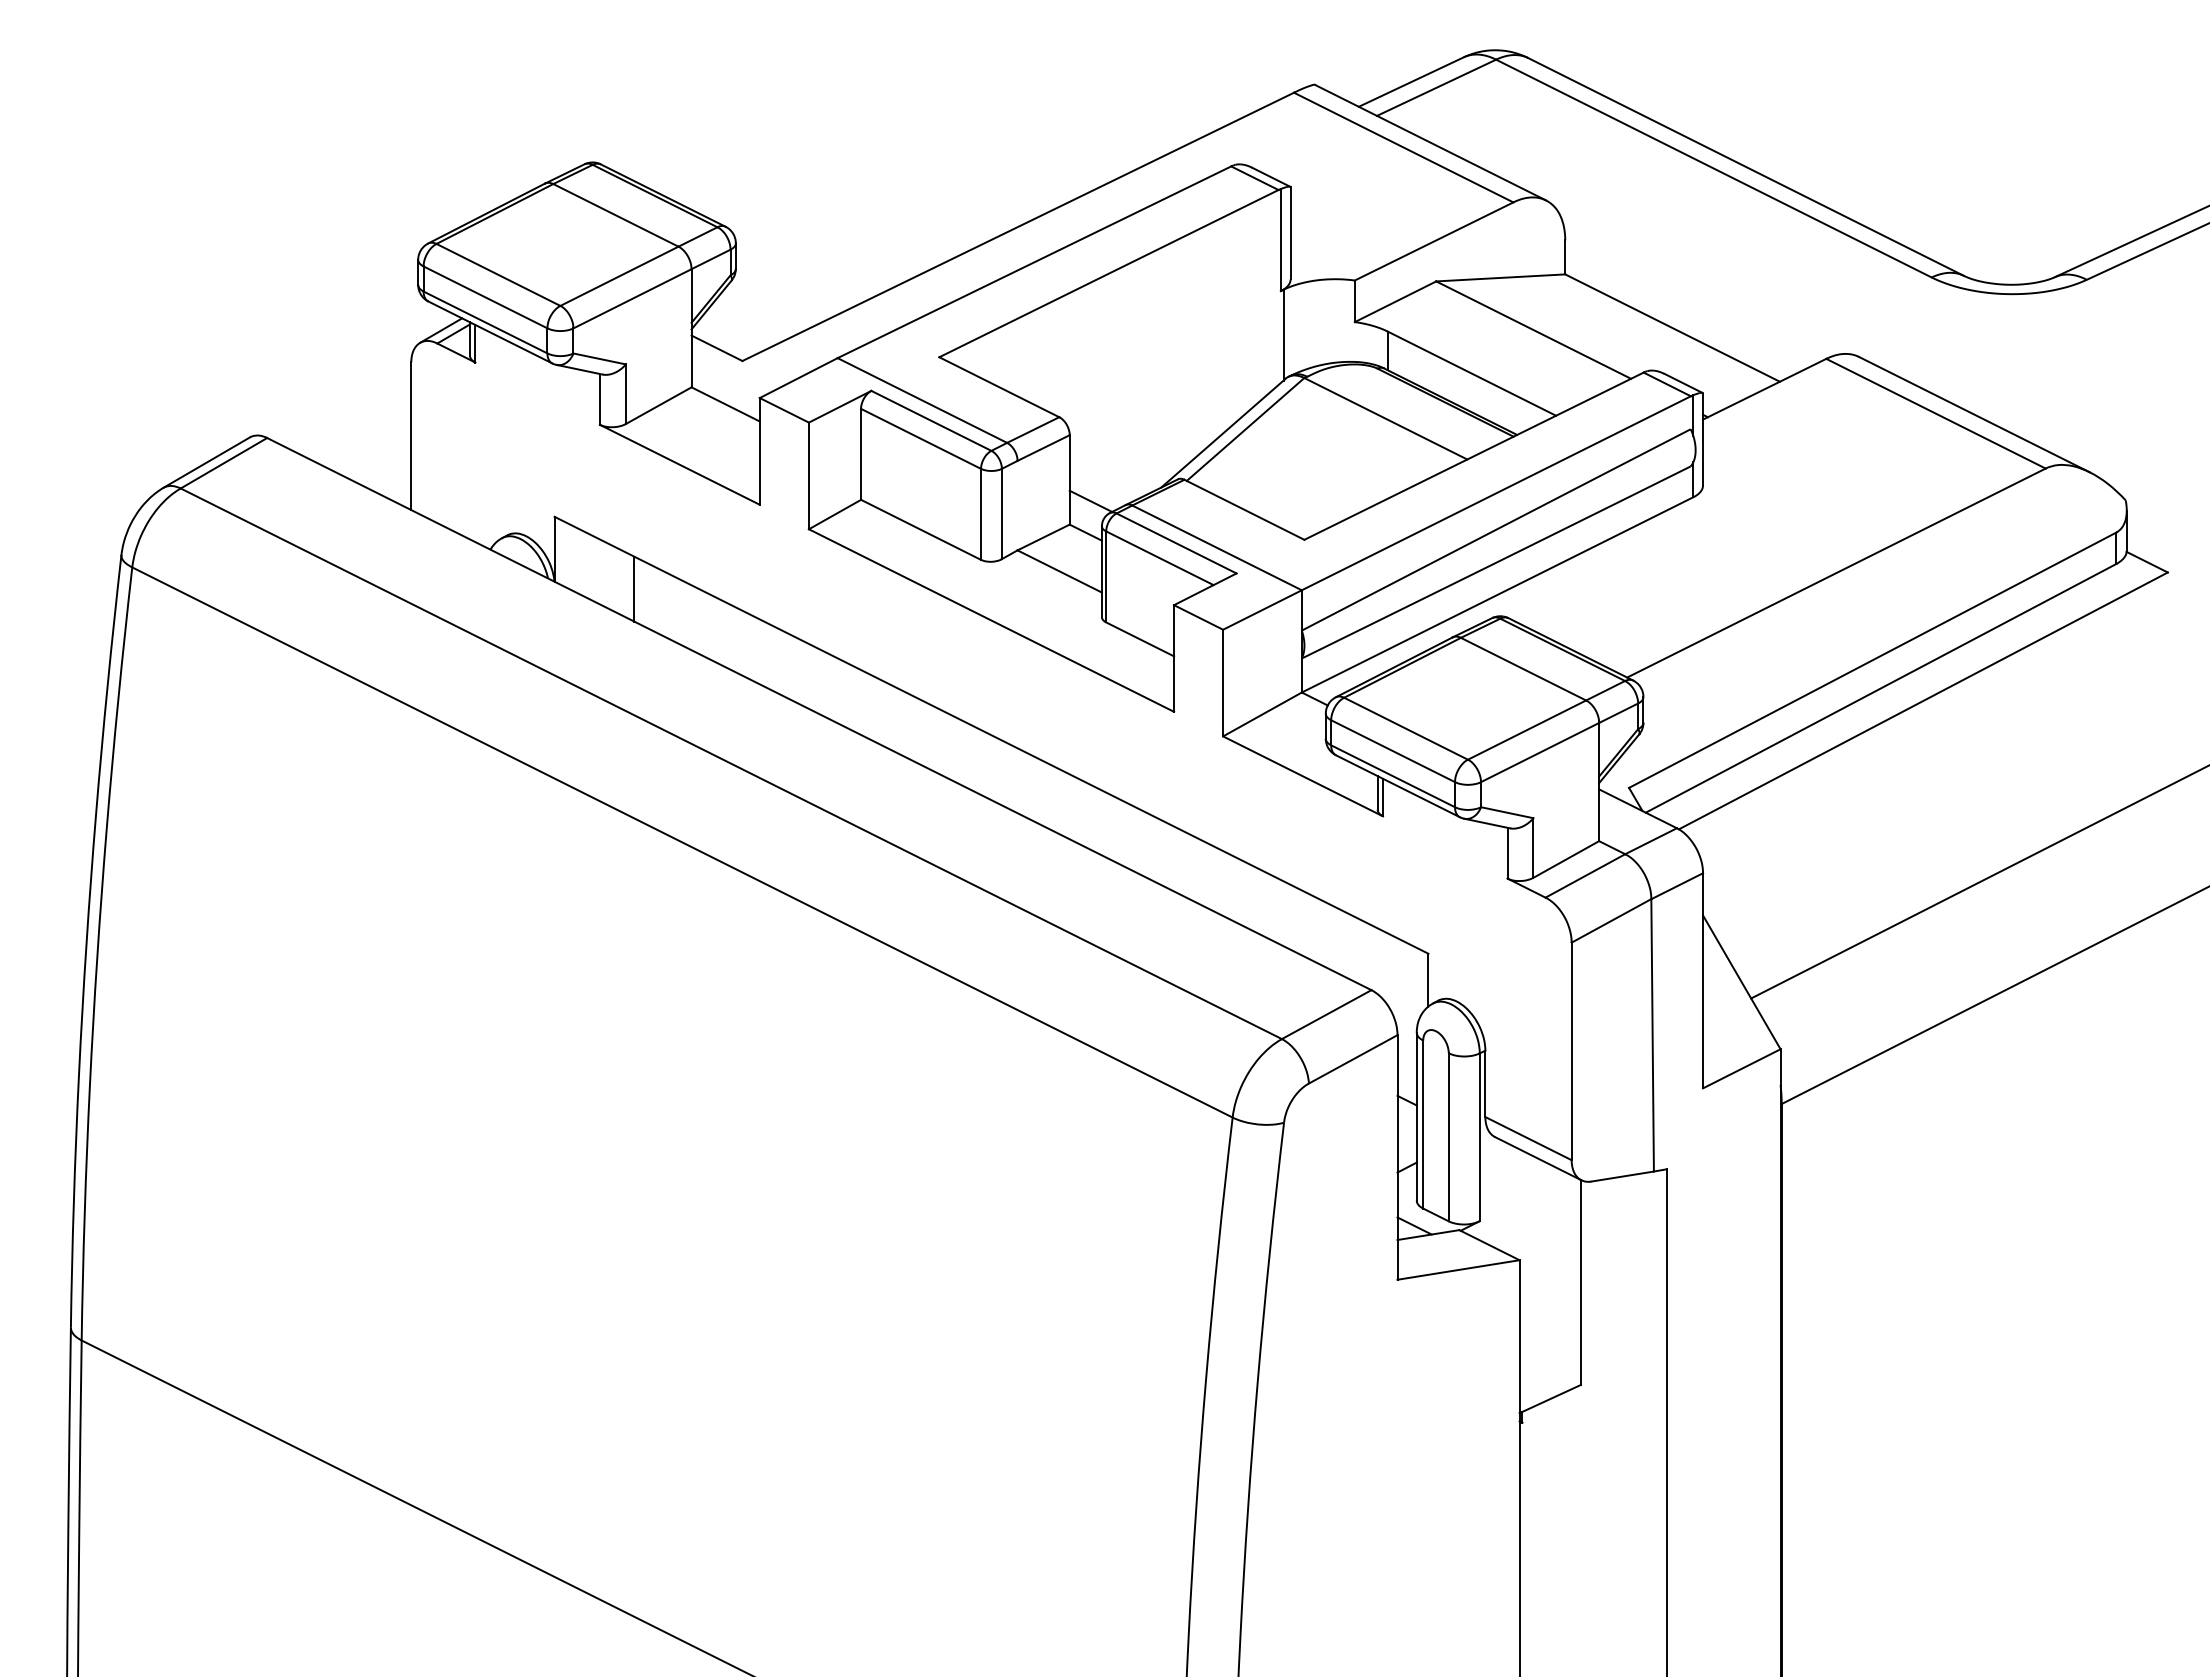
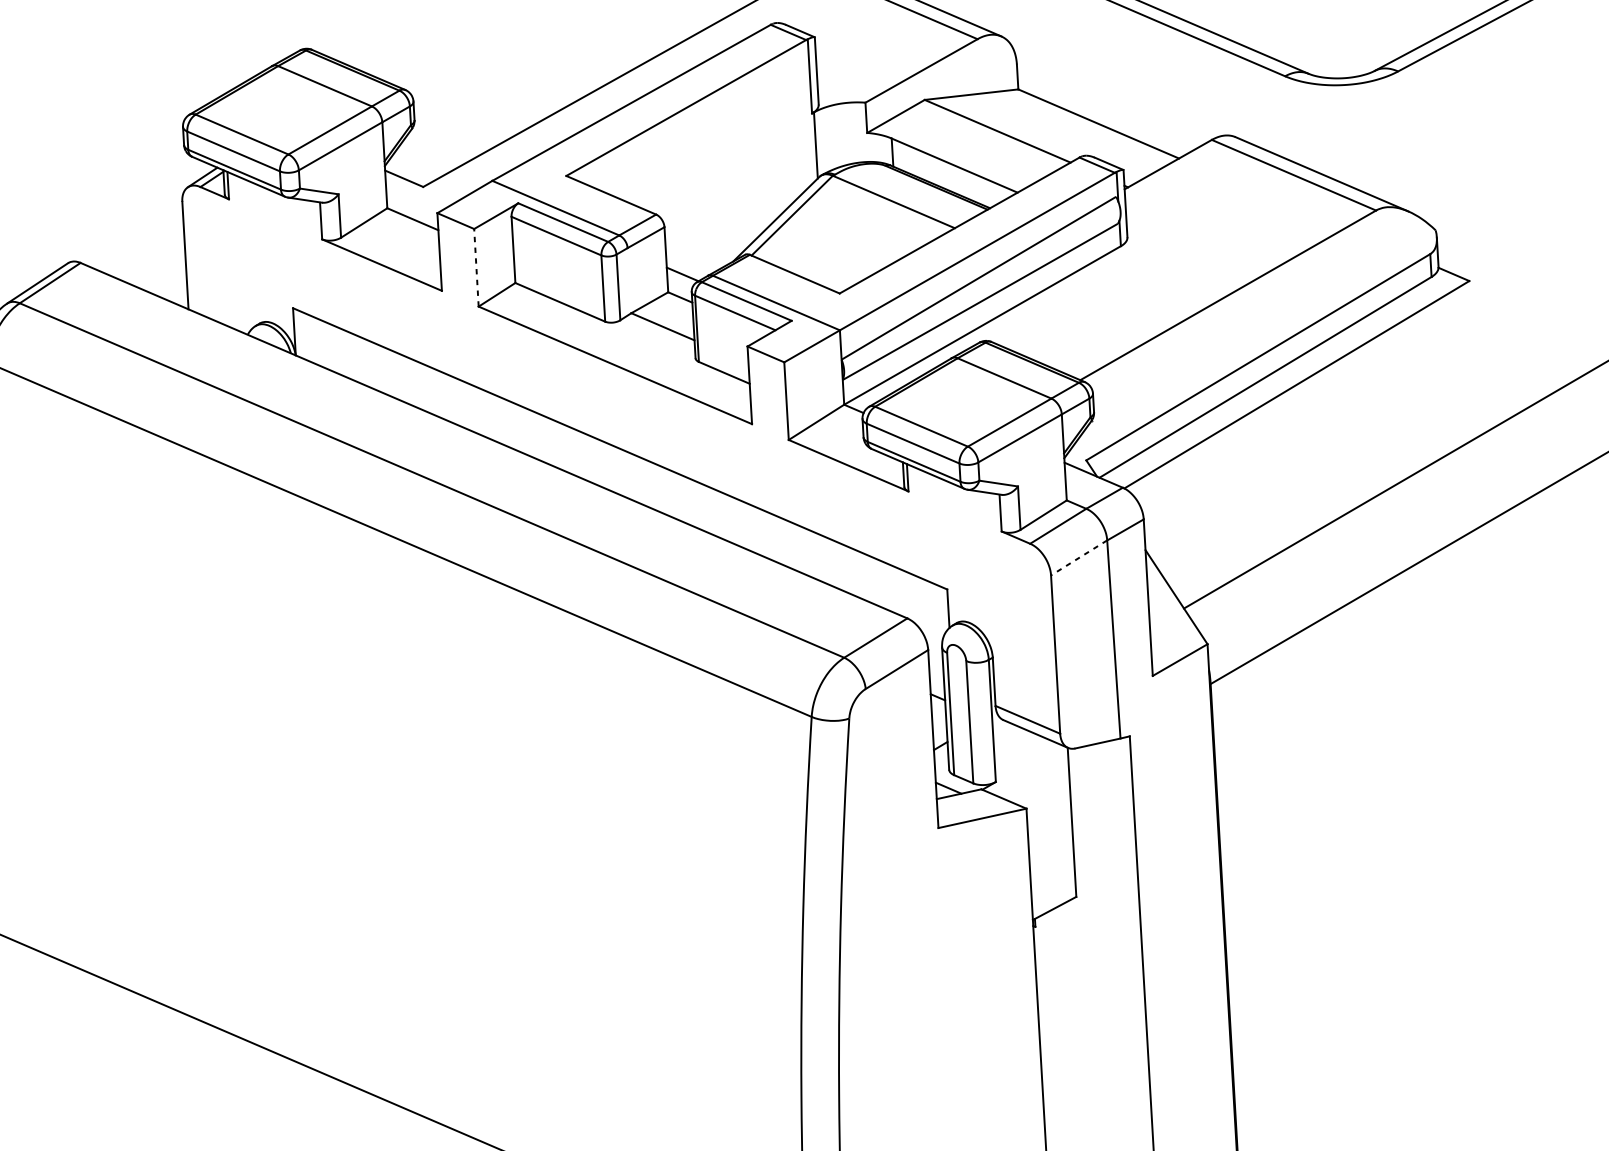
line: (808, 475) -> (476, 267), solid -> dashed
line: (634, 588) -> (354, 357), removed
line: (1611, 921) -> (1079, 558), solid -> dashed

